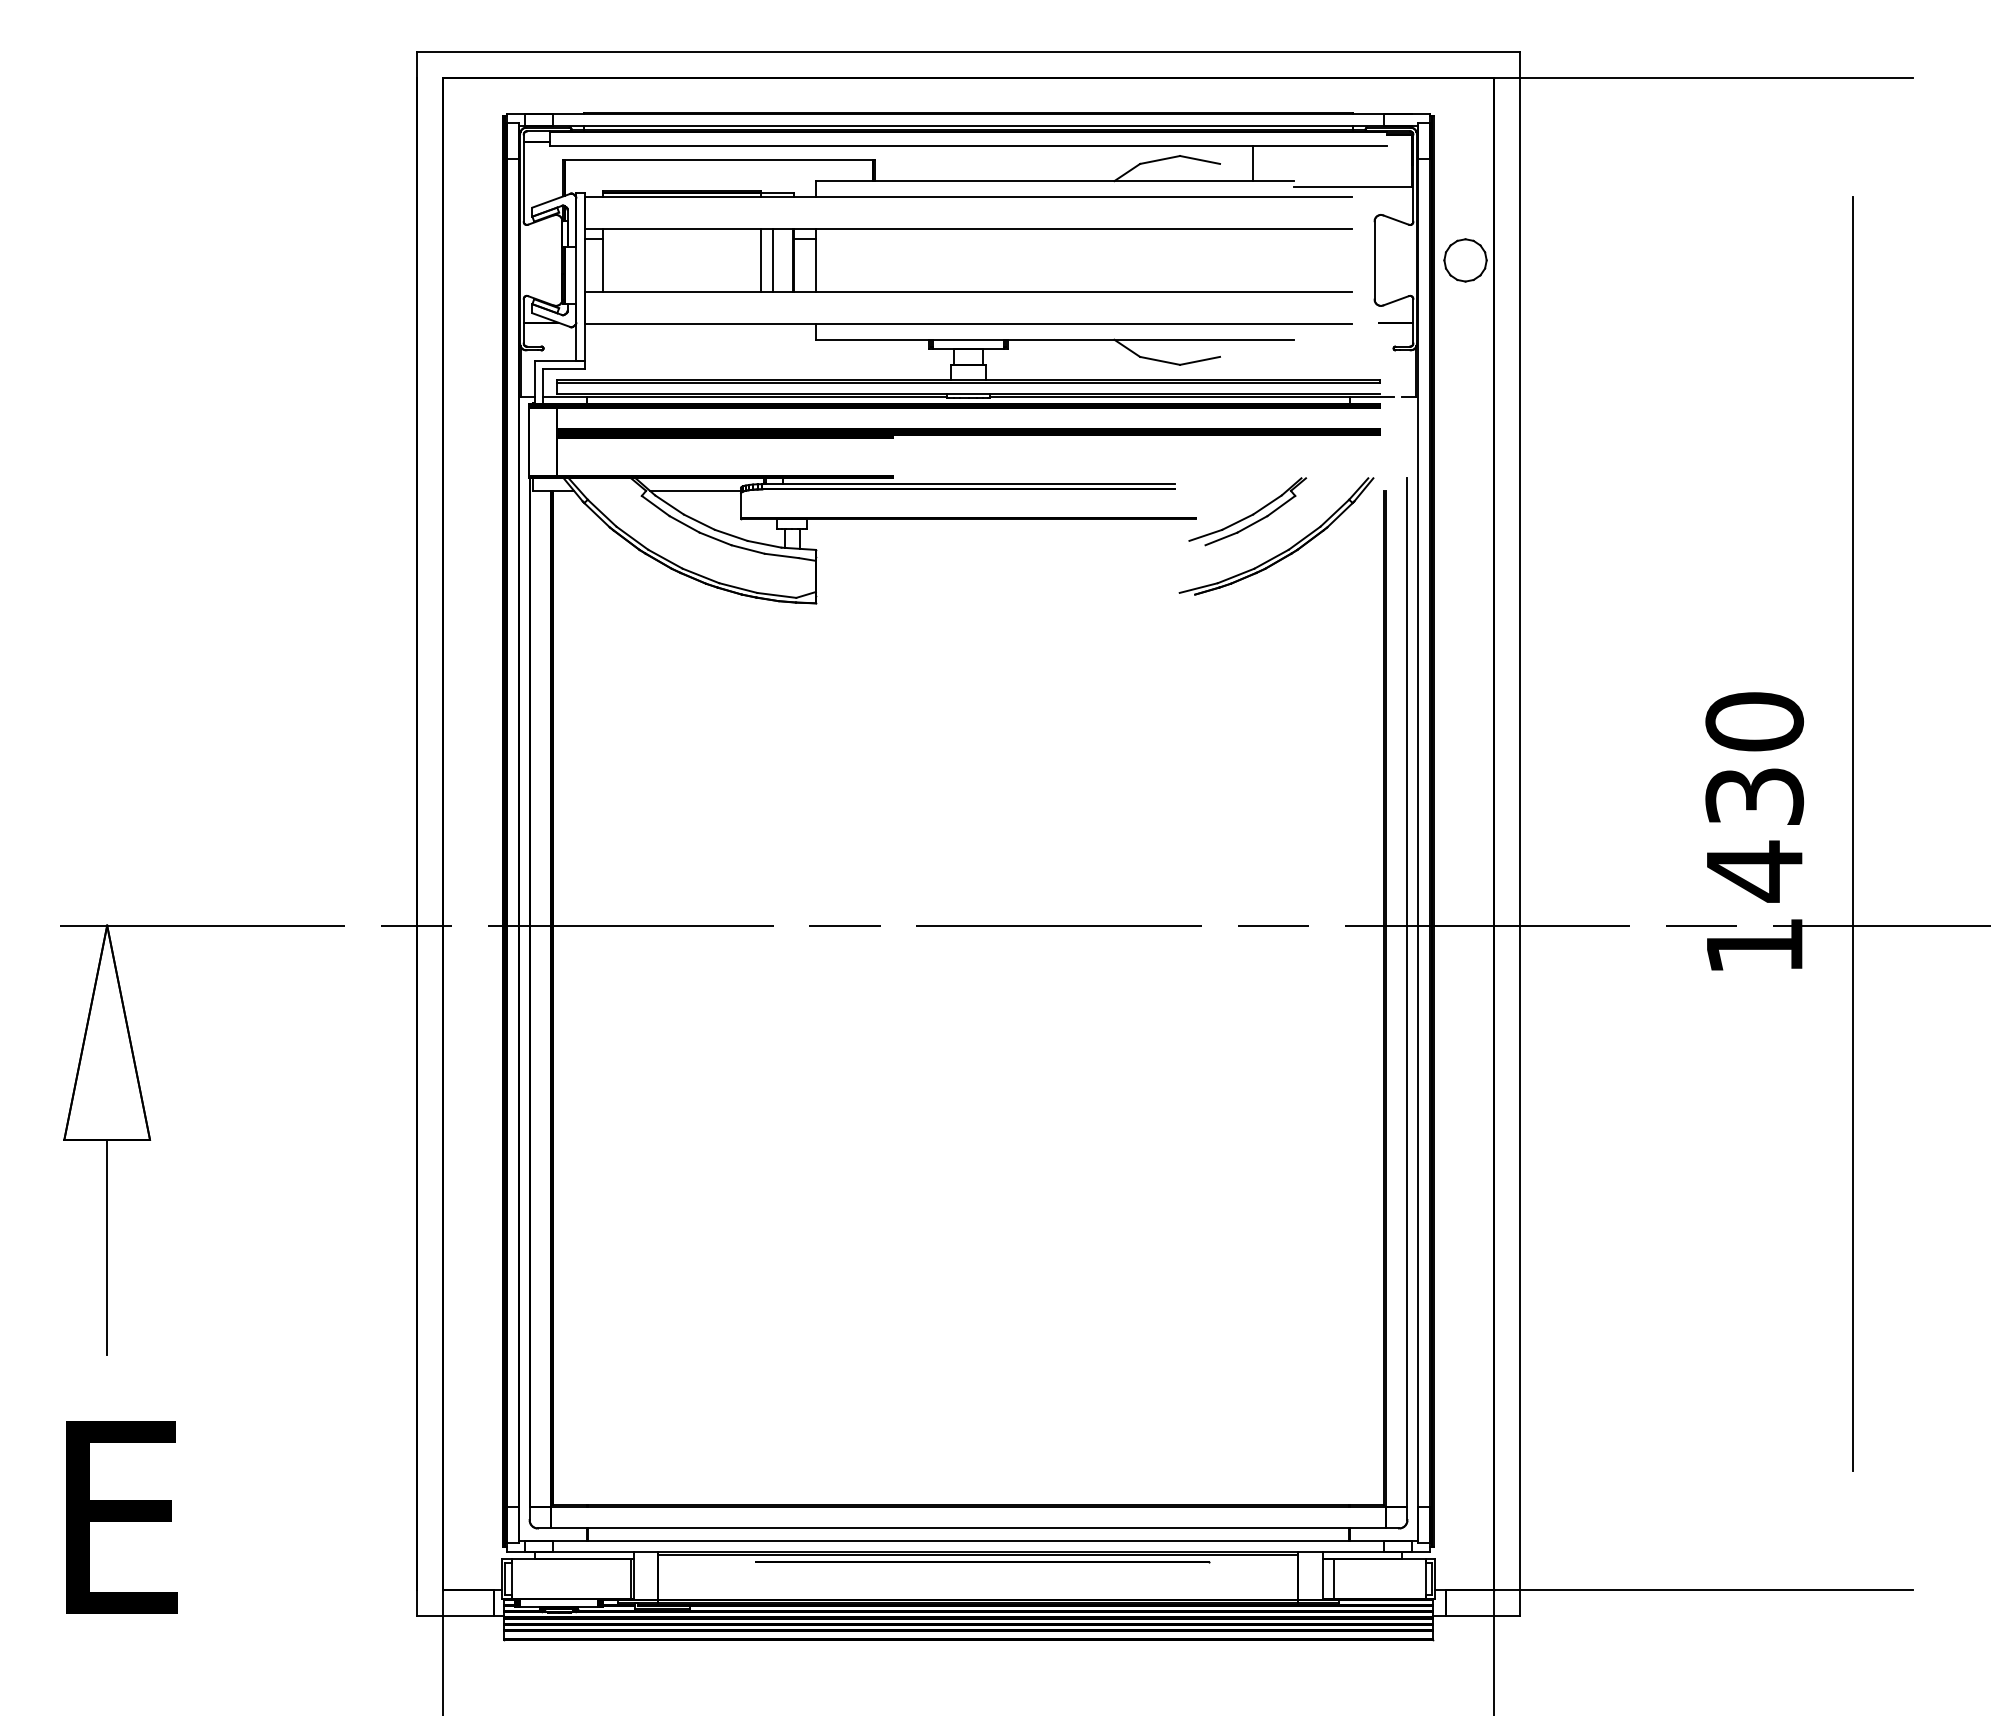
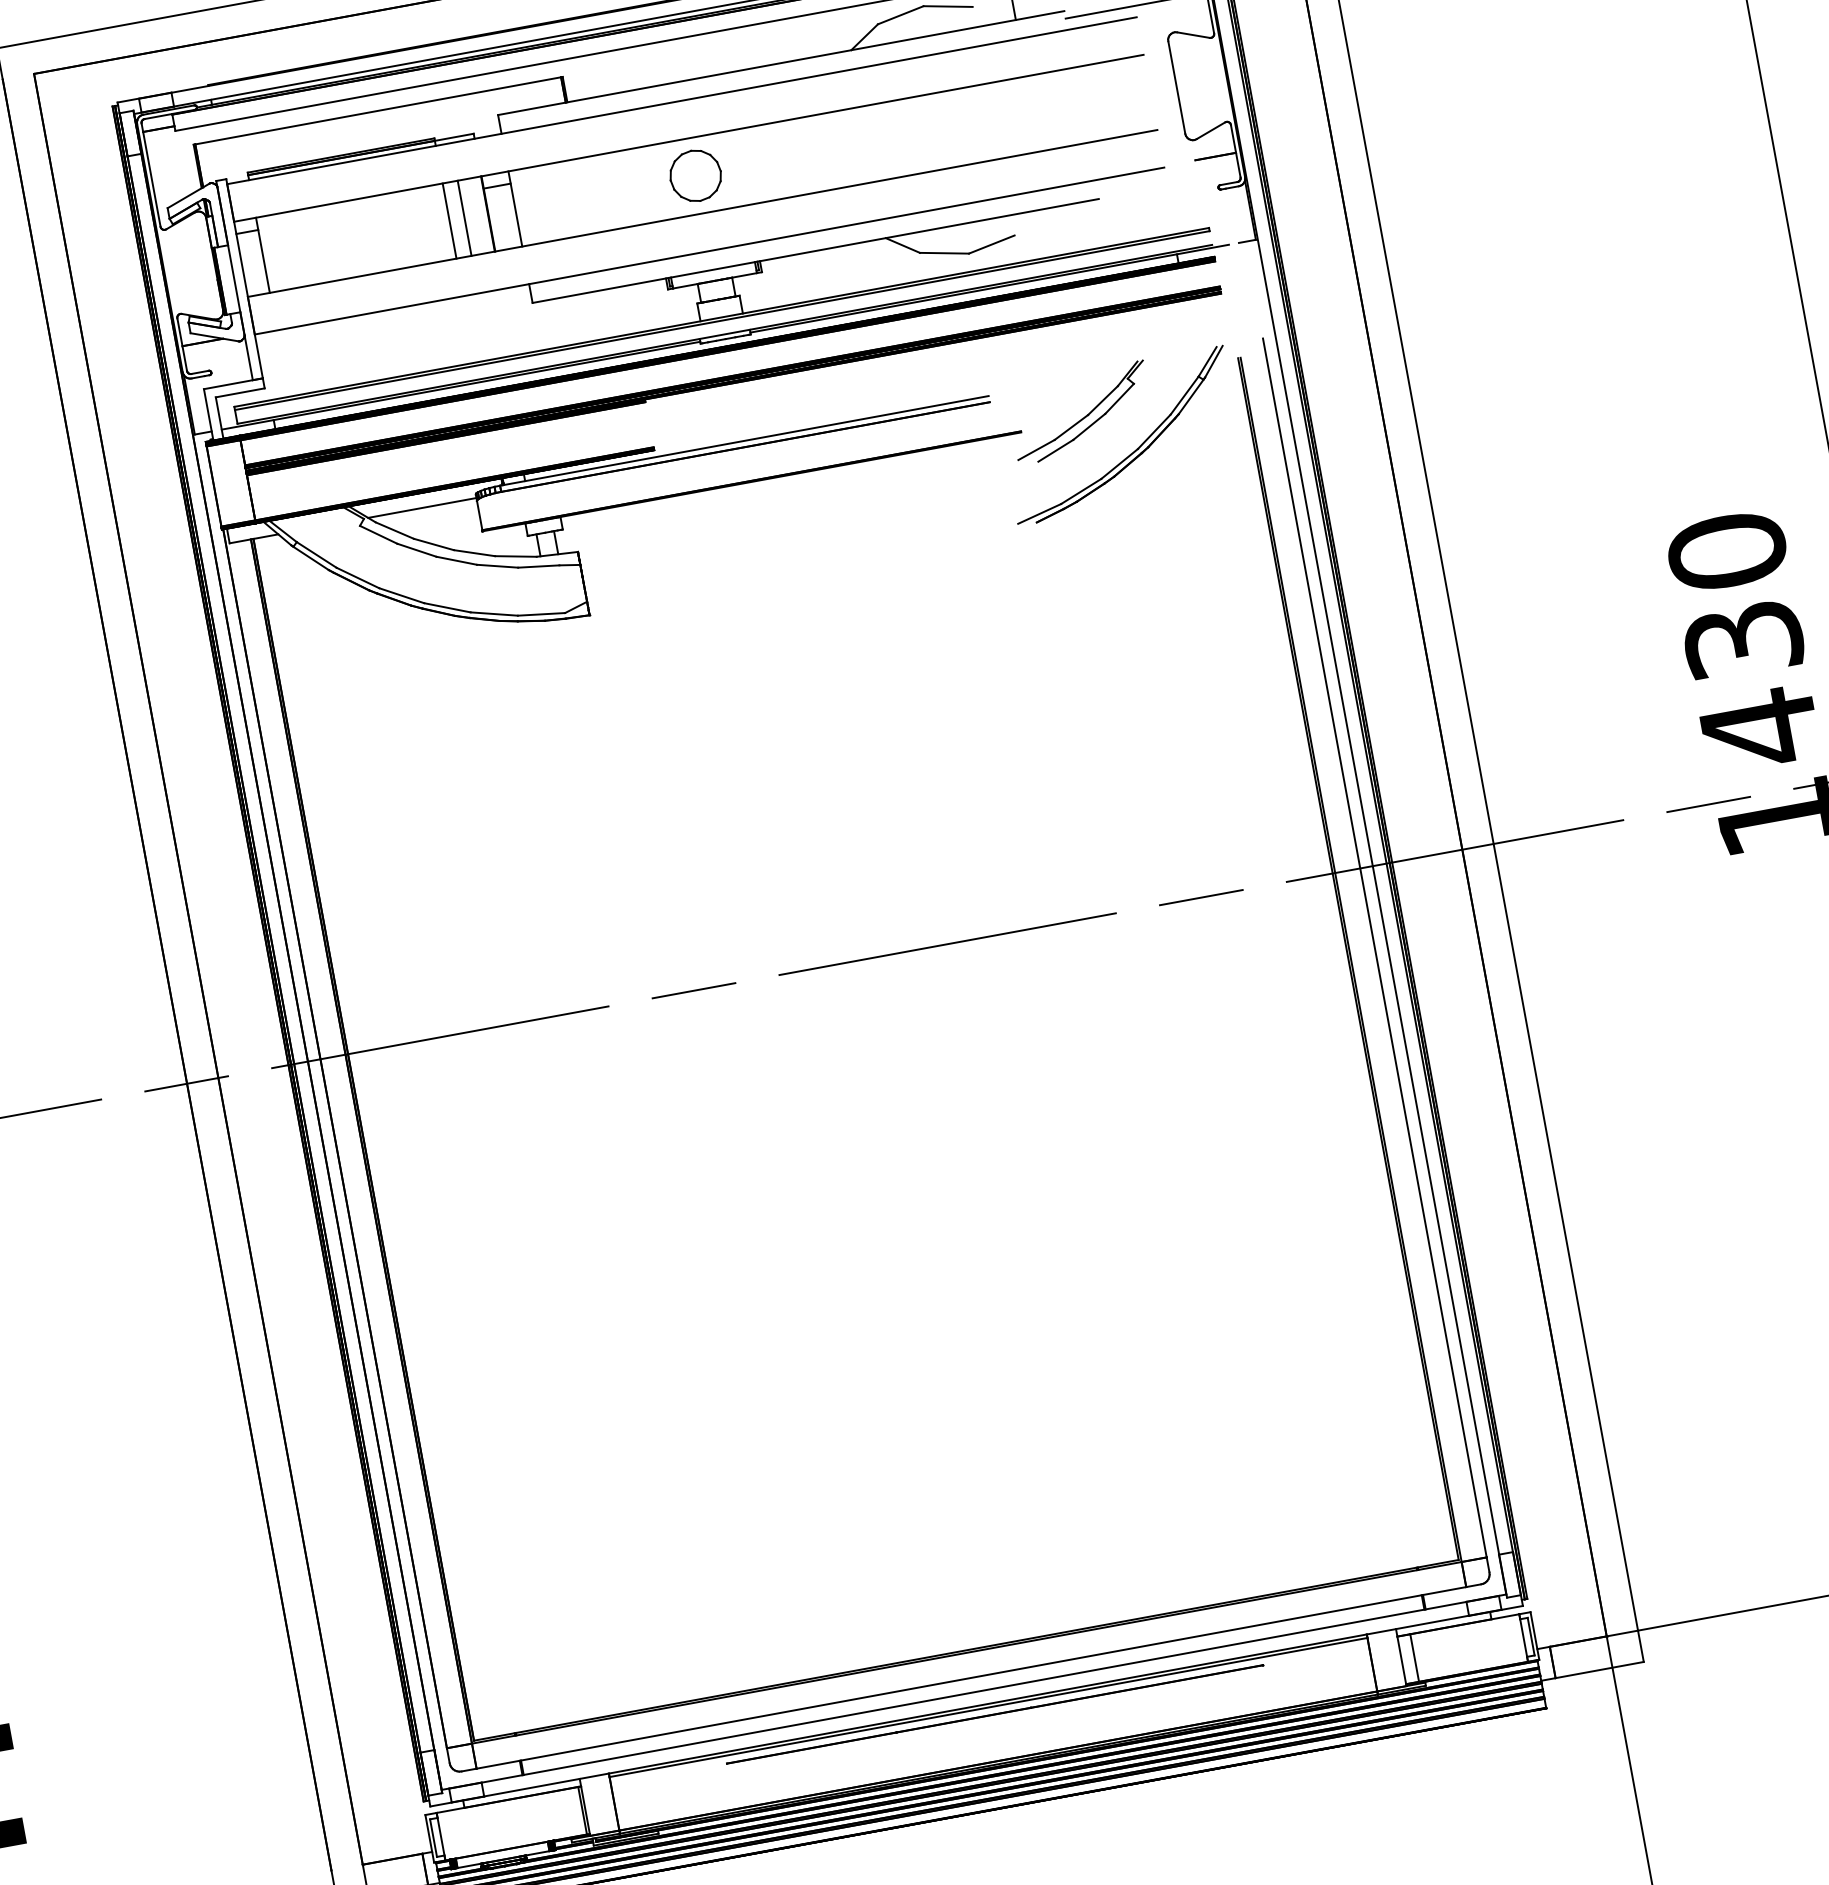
part: (1465, 260) -> (695, 175), moved

